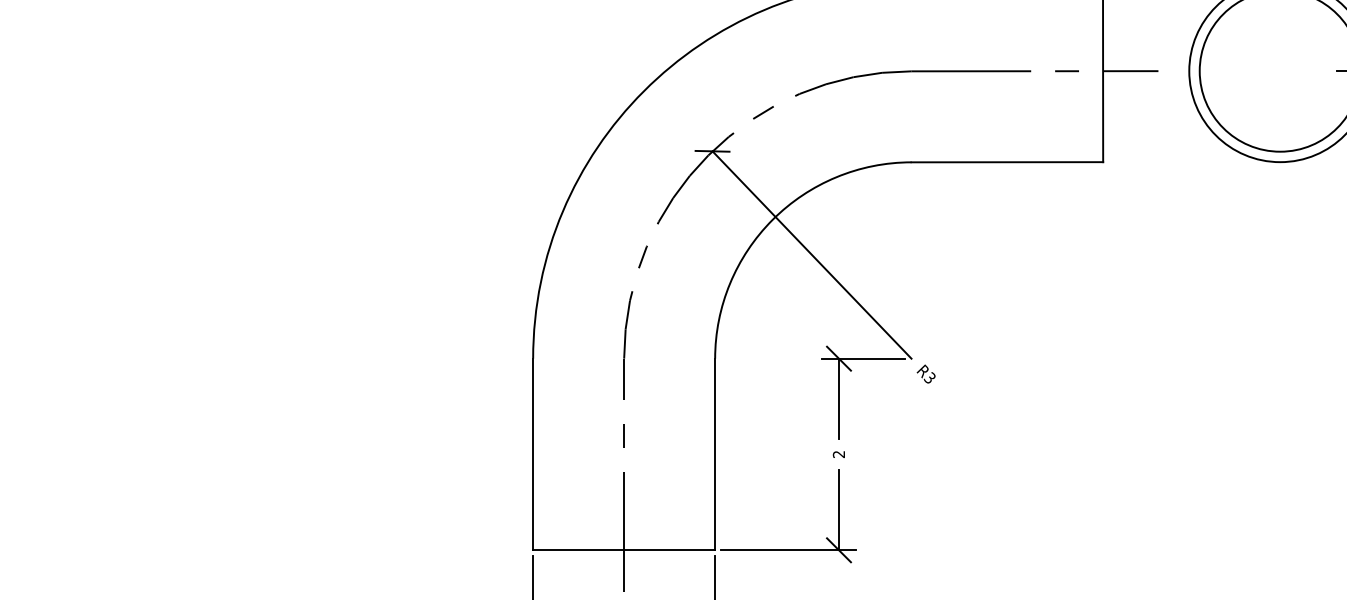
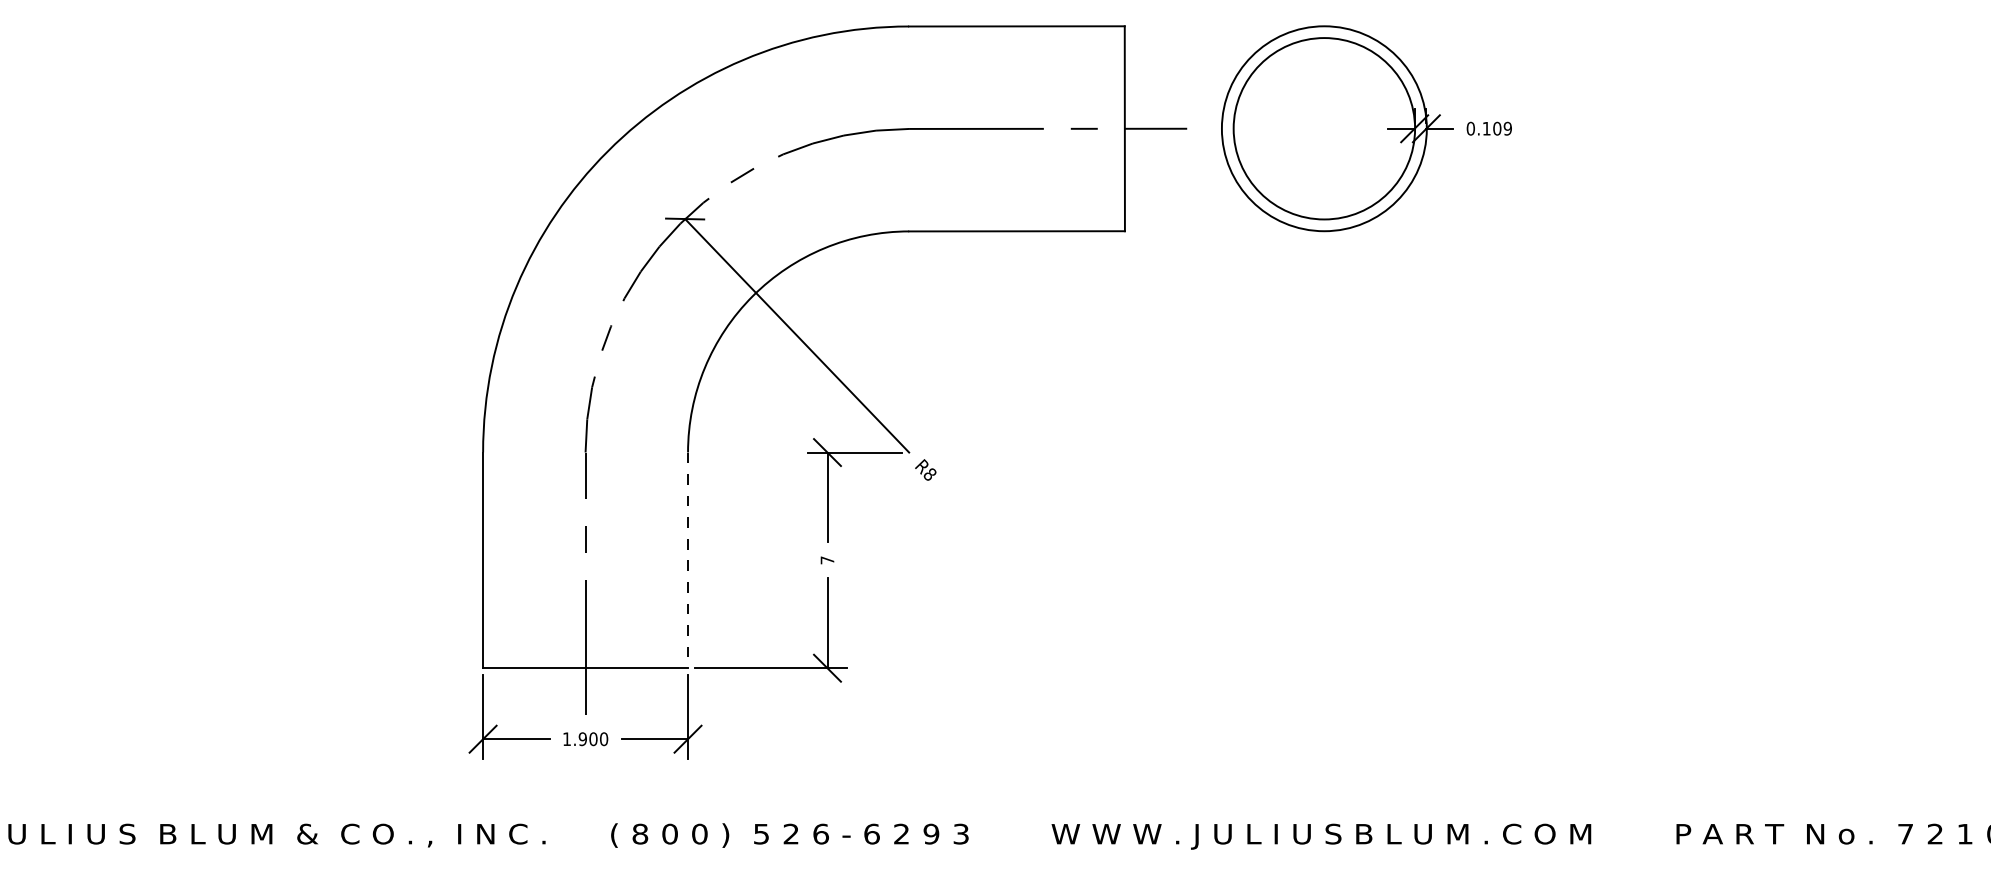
text: (929, 377) -> (929, 473), R3 -> R8
line: (715, 454) -> (688, 560), solid -> dashed
text: (839, 454) -> (827, 560), 2 -> 7

